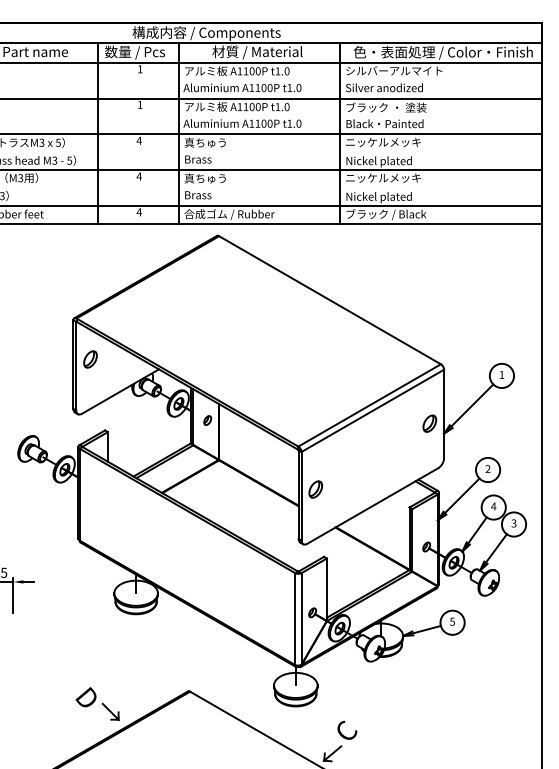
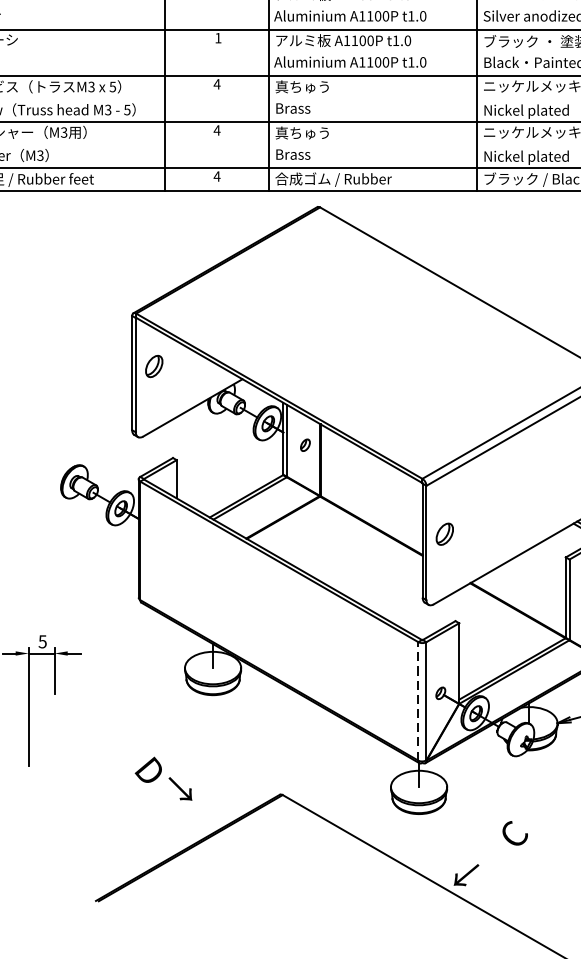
line: (295, 619) -> (418, 701), solid -> dashed
text: (97, 704) -> (163, 779), moved
text: (347, 729) -> (515, 832), moved

